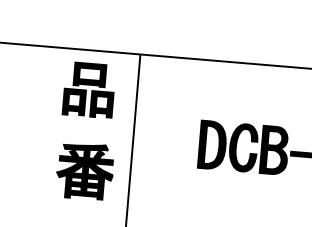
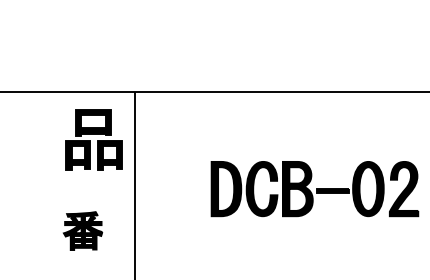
part: (88, 89) -> (93, 139), moved
part: (84, 170) -> (82, 230), size x0.6

